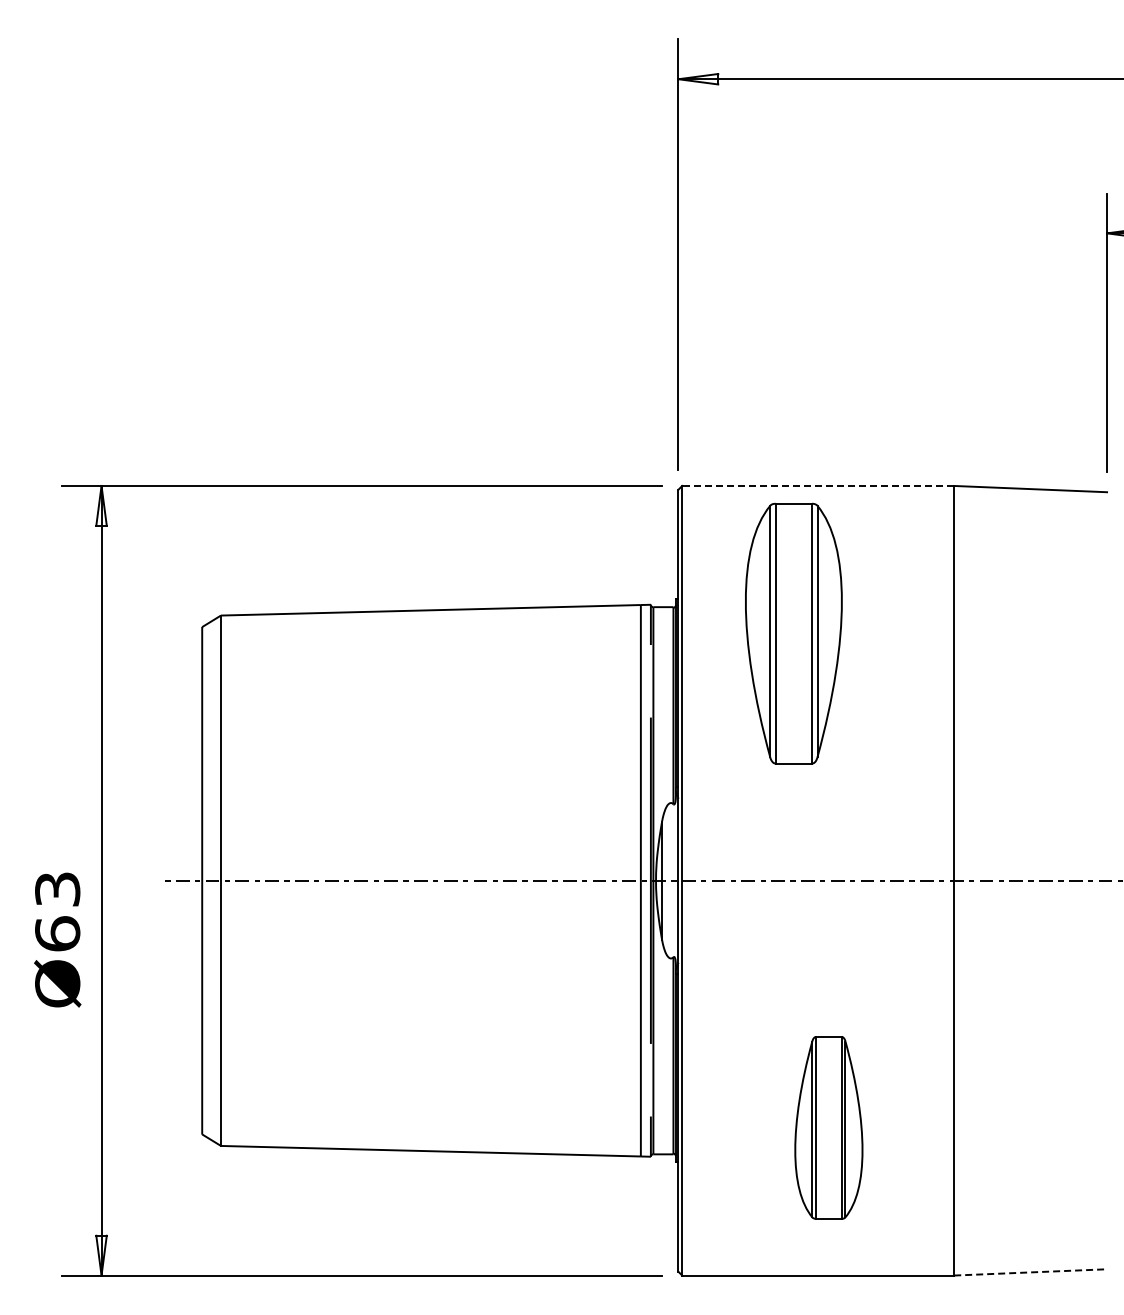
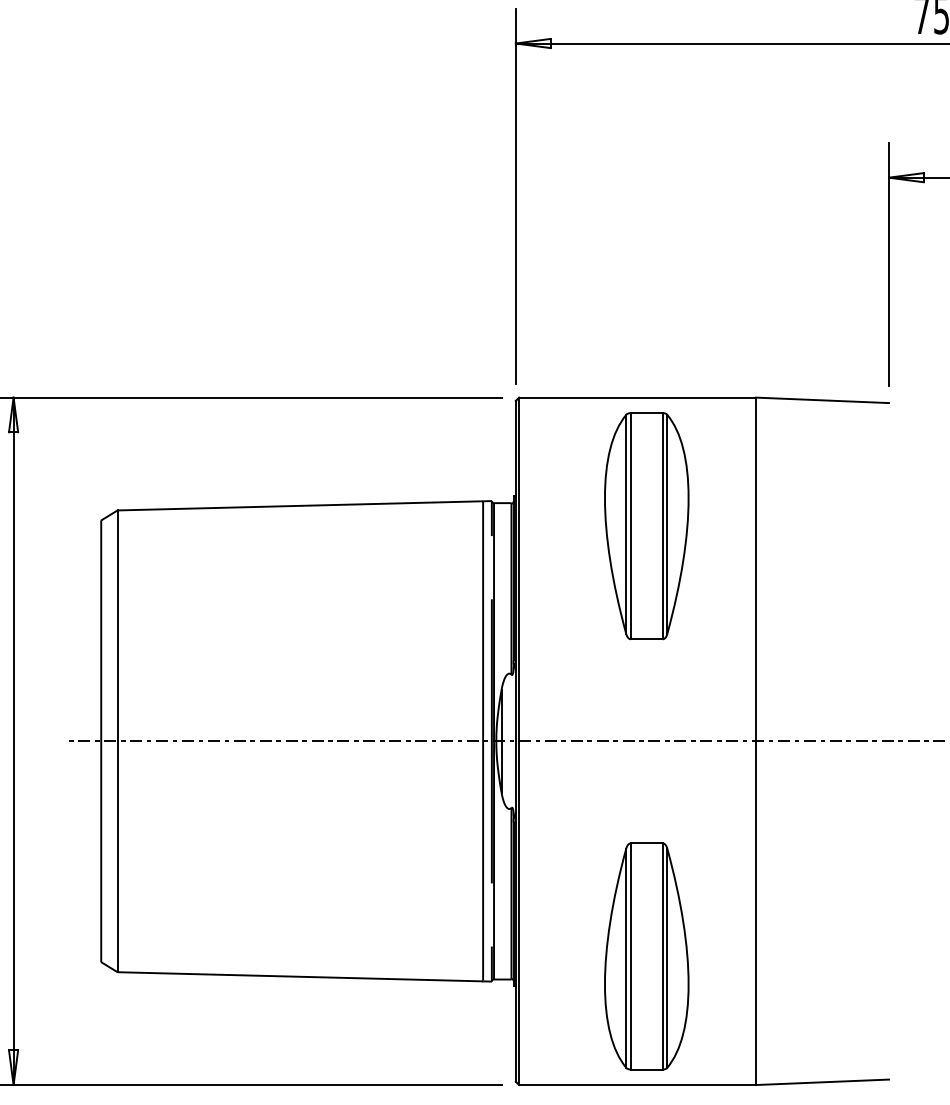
line: (818, 485) -> (637, 397), dashed -> solid
part: (793, 633) -> (646, 526), moved
part: (828, 1127) -> (646, 956), size x1.43
line: (1030, 1272) -> (822, 1082), dashed -> solid

